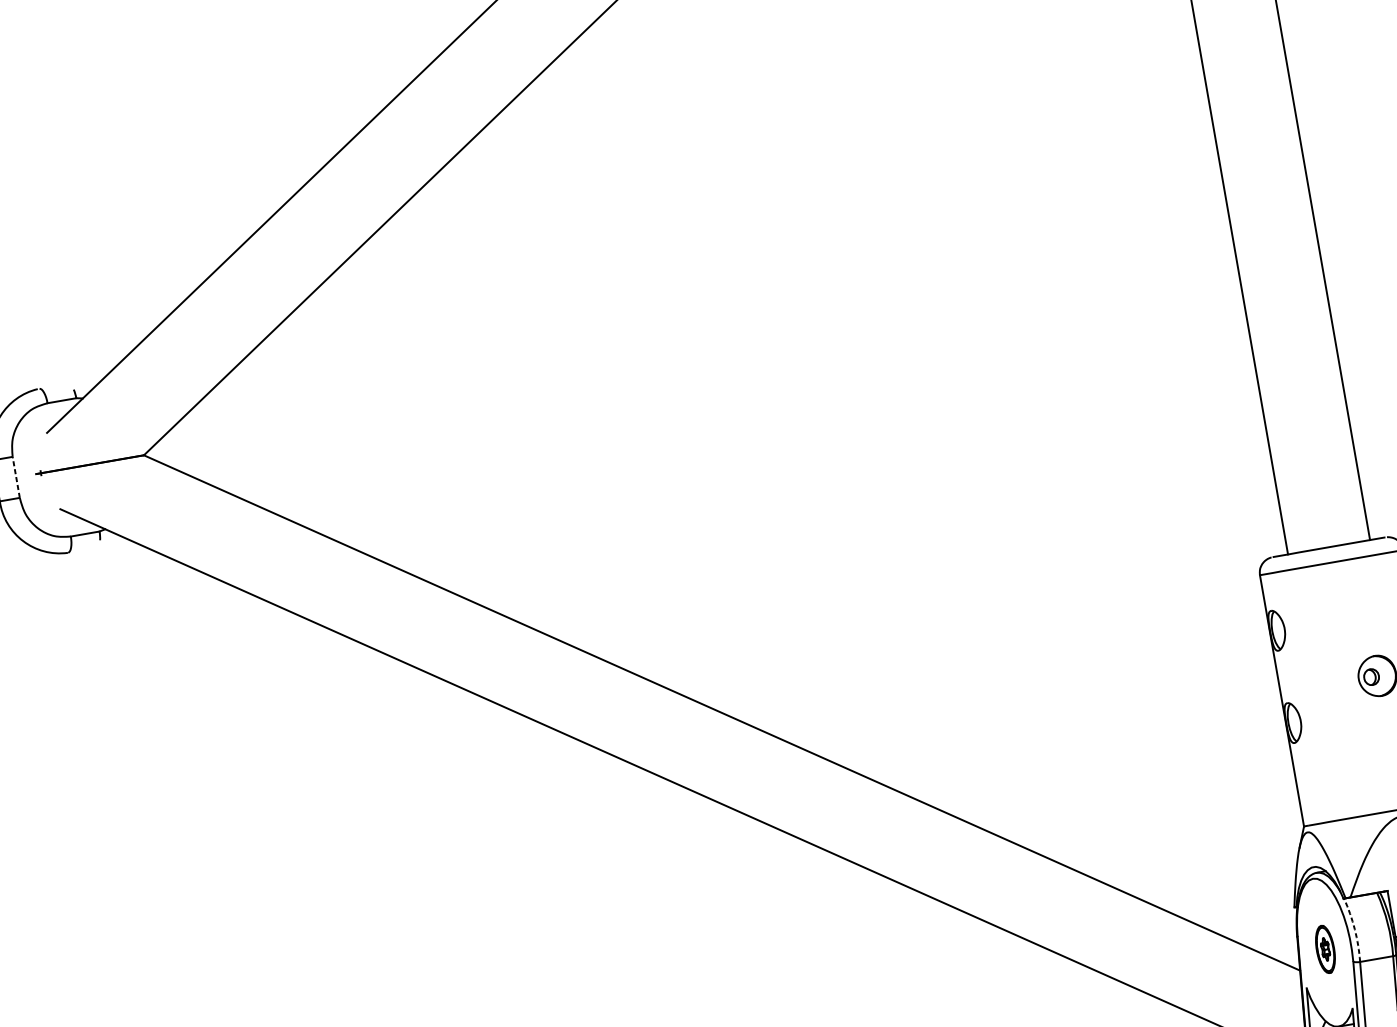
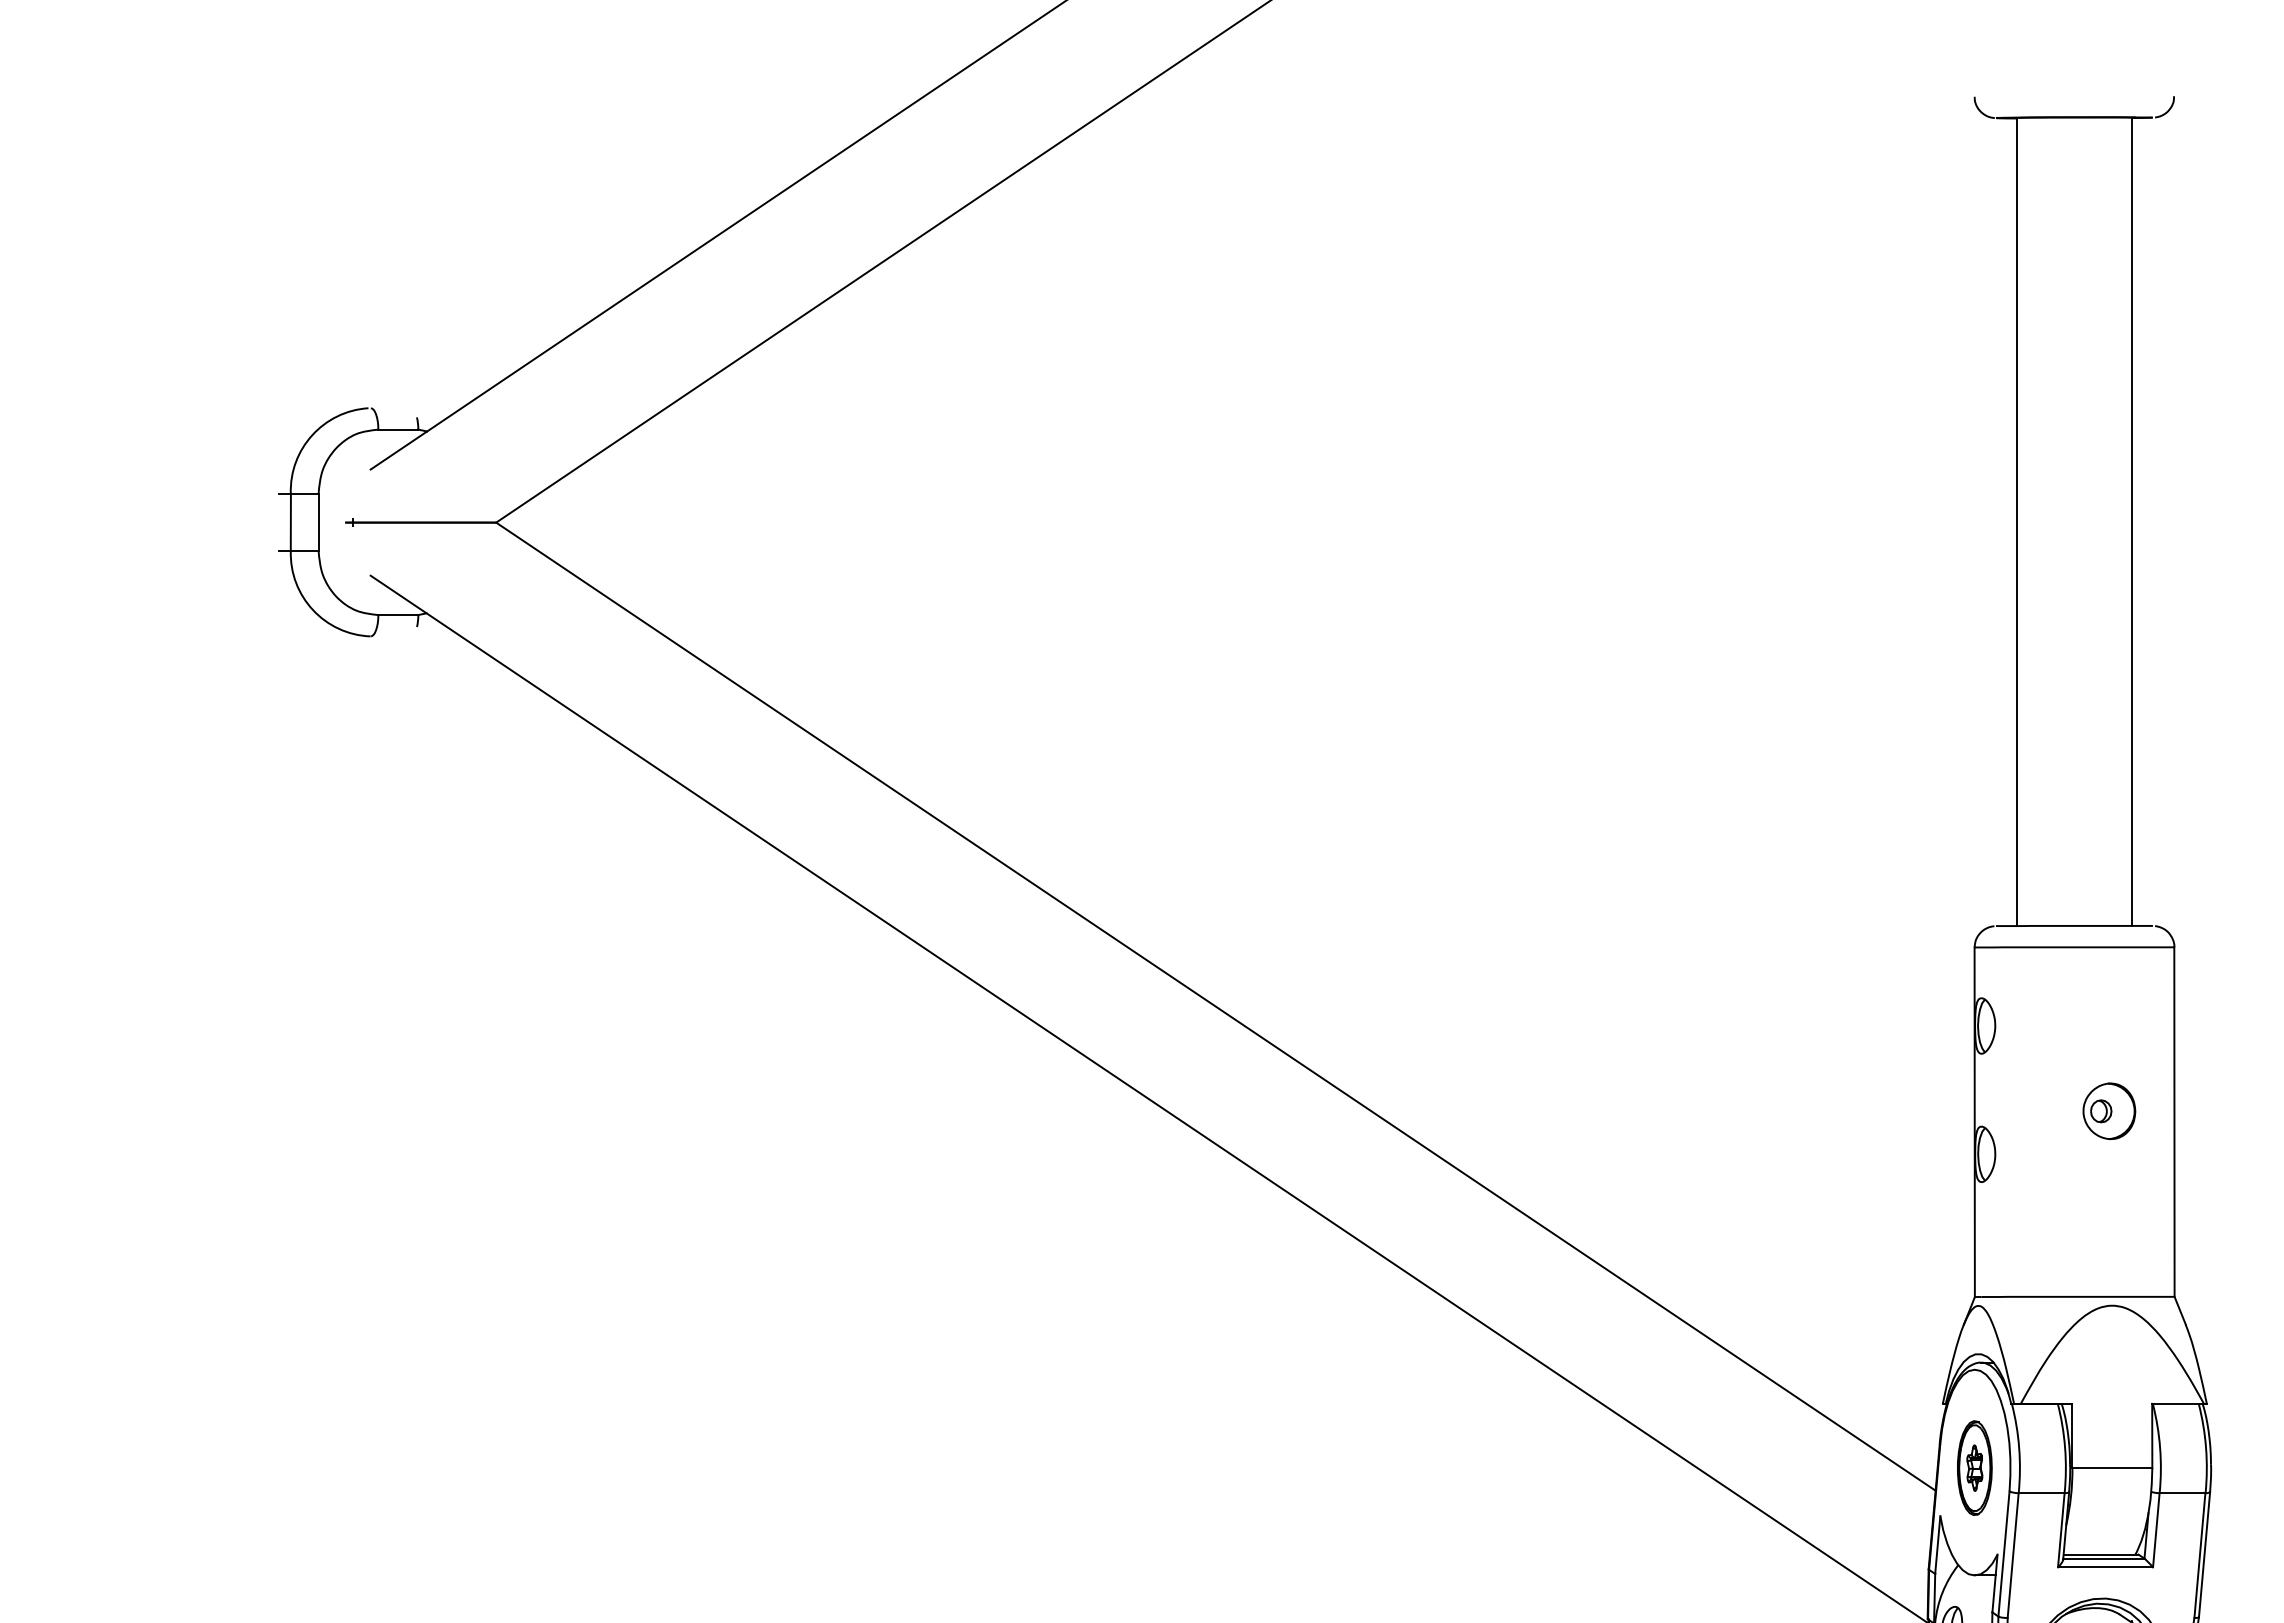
line: (16, 477) -> (318, 522), dashed -> solid
arc: (1355, 929) -> (2019, 1448), dashed -> solid
part: (1325, 949) -> (1974, 1467), size x1.43

